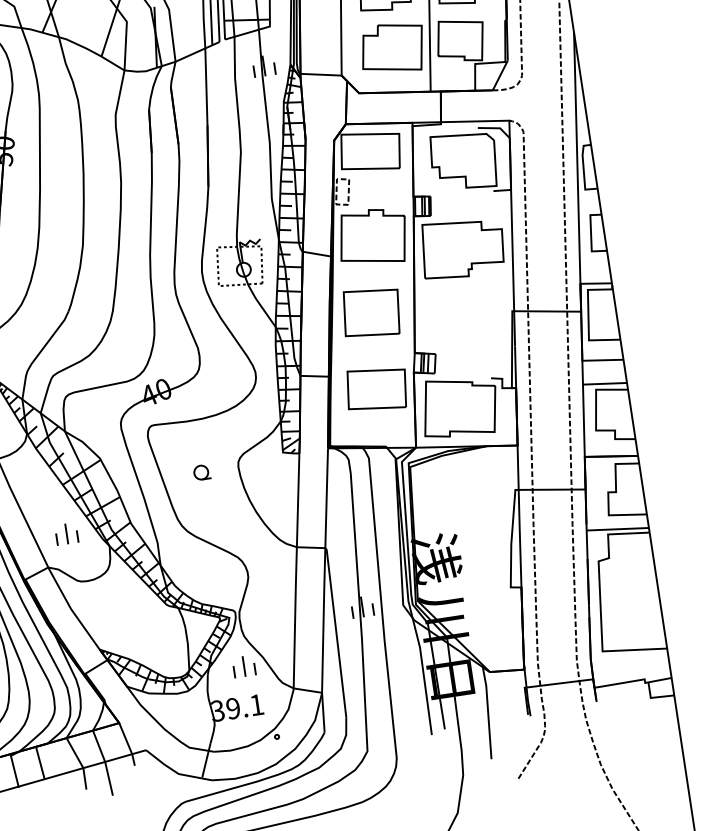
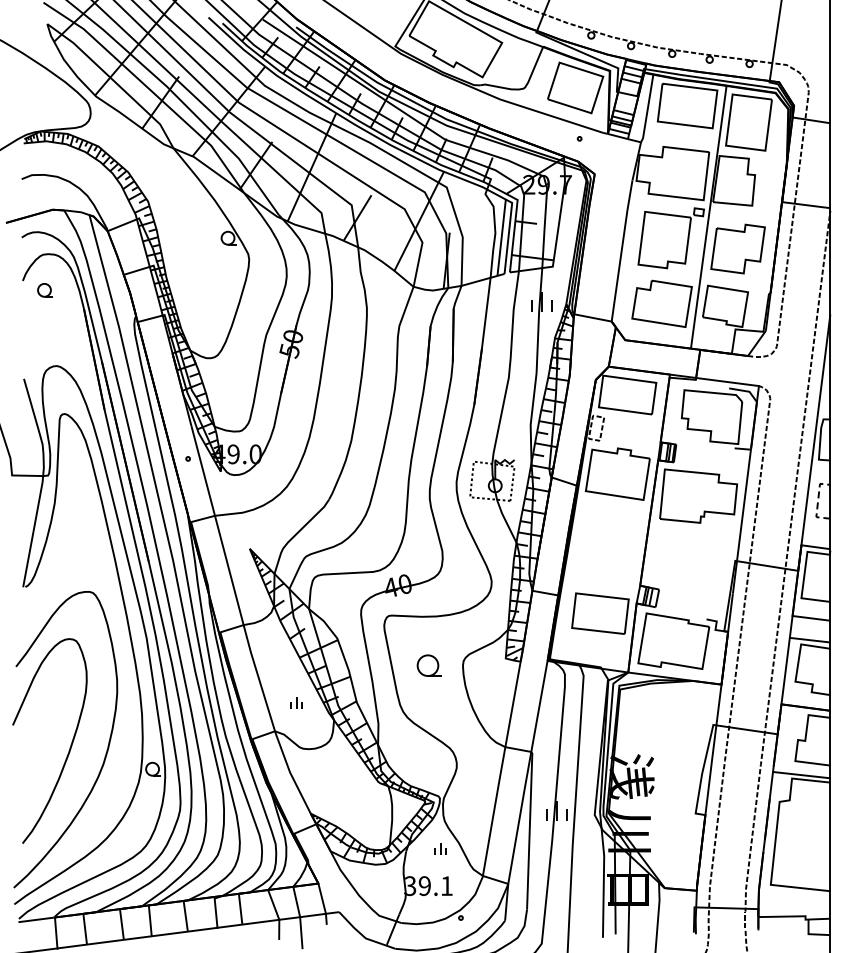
line: (590, 235) -> (817, 502), solid -> dashed
part: (371, 312) -> (606, 542), removed
part: (201, 472) -> (428, 665), size x1.6
part: (66, 533) -> (296, 702), size x0.6
part: (243, 665) -> (440, 848), size x0.6

